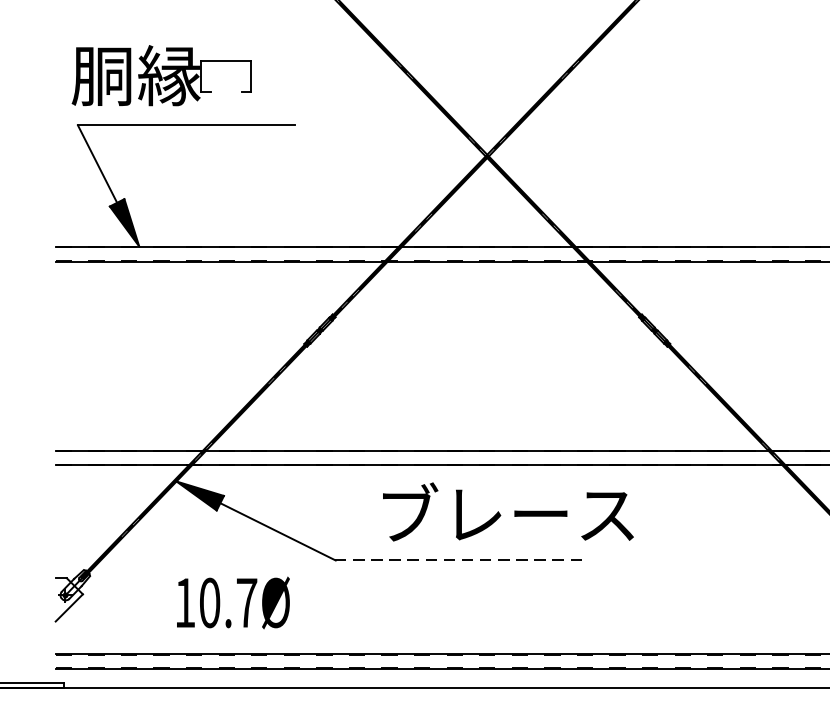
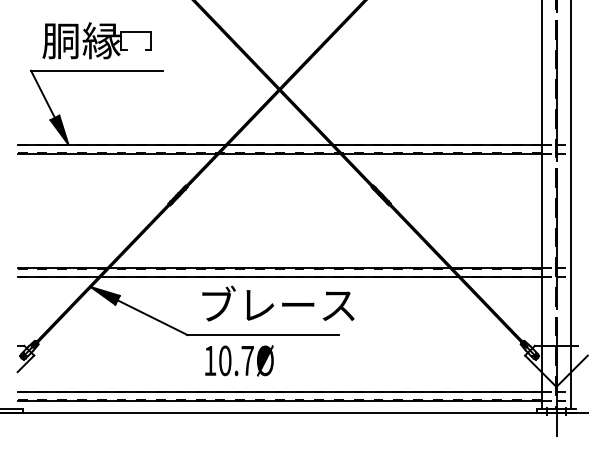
part: (160, 75) -> (96, 40), moved
text: (508, 511) -> (278, 303), moved
line: (460, 561) -> (263, 335), dashed -> solid
text: (233, 602) -> (239, 360), moved

